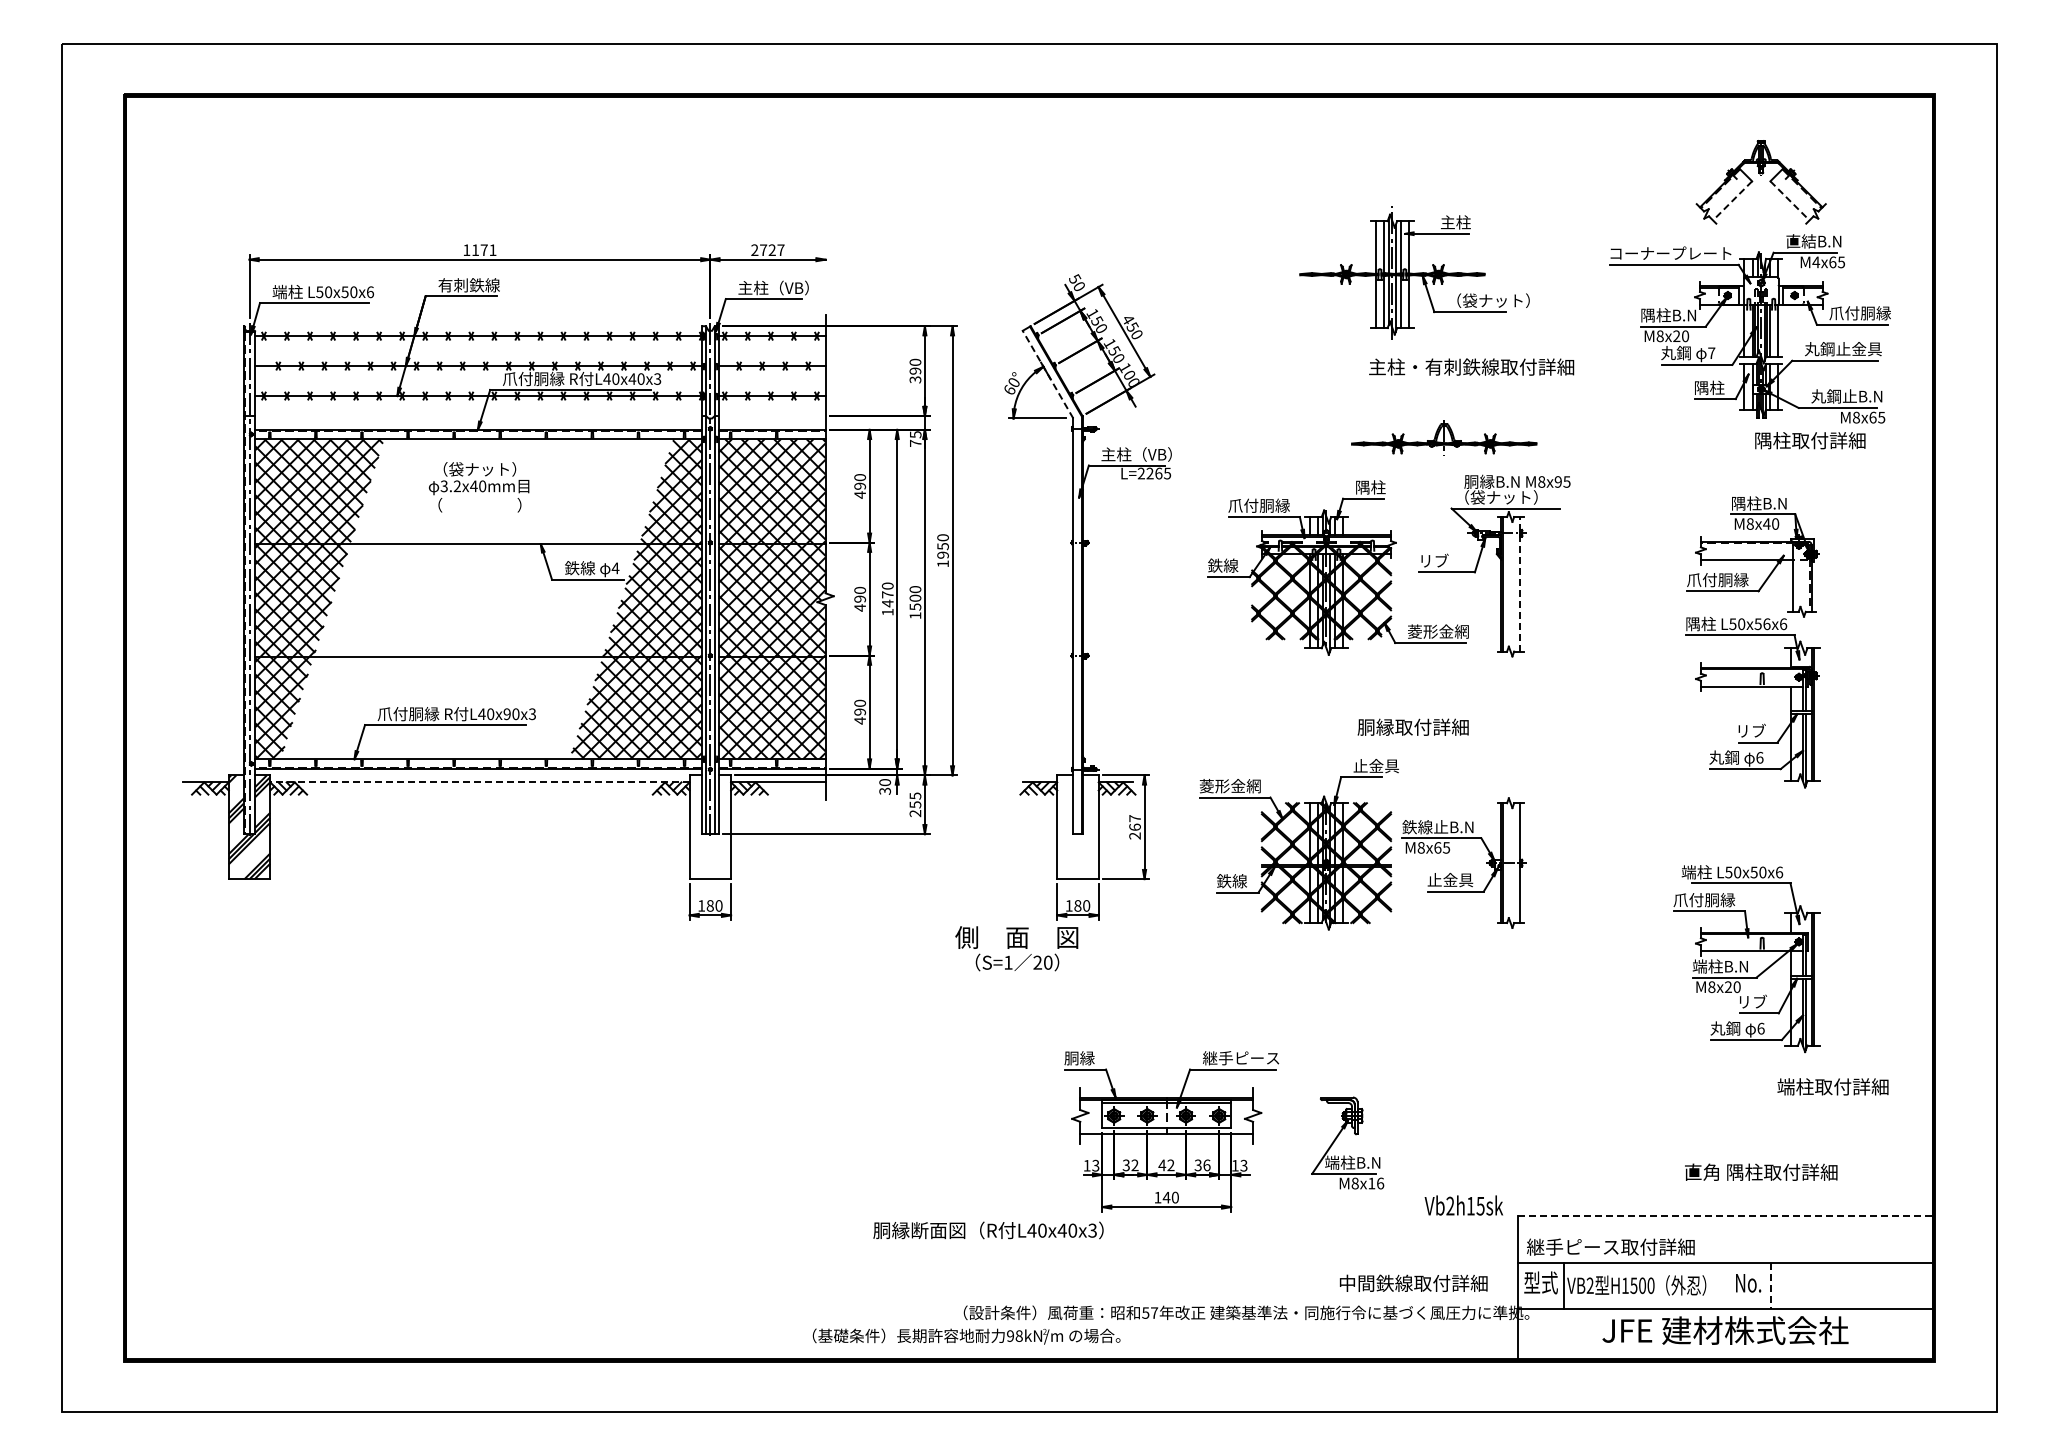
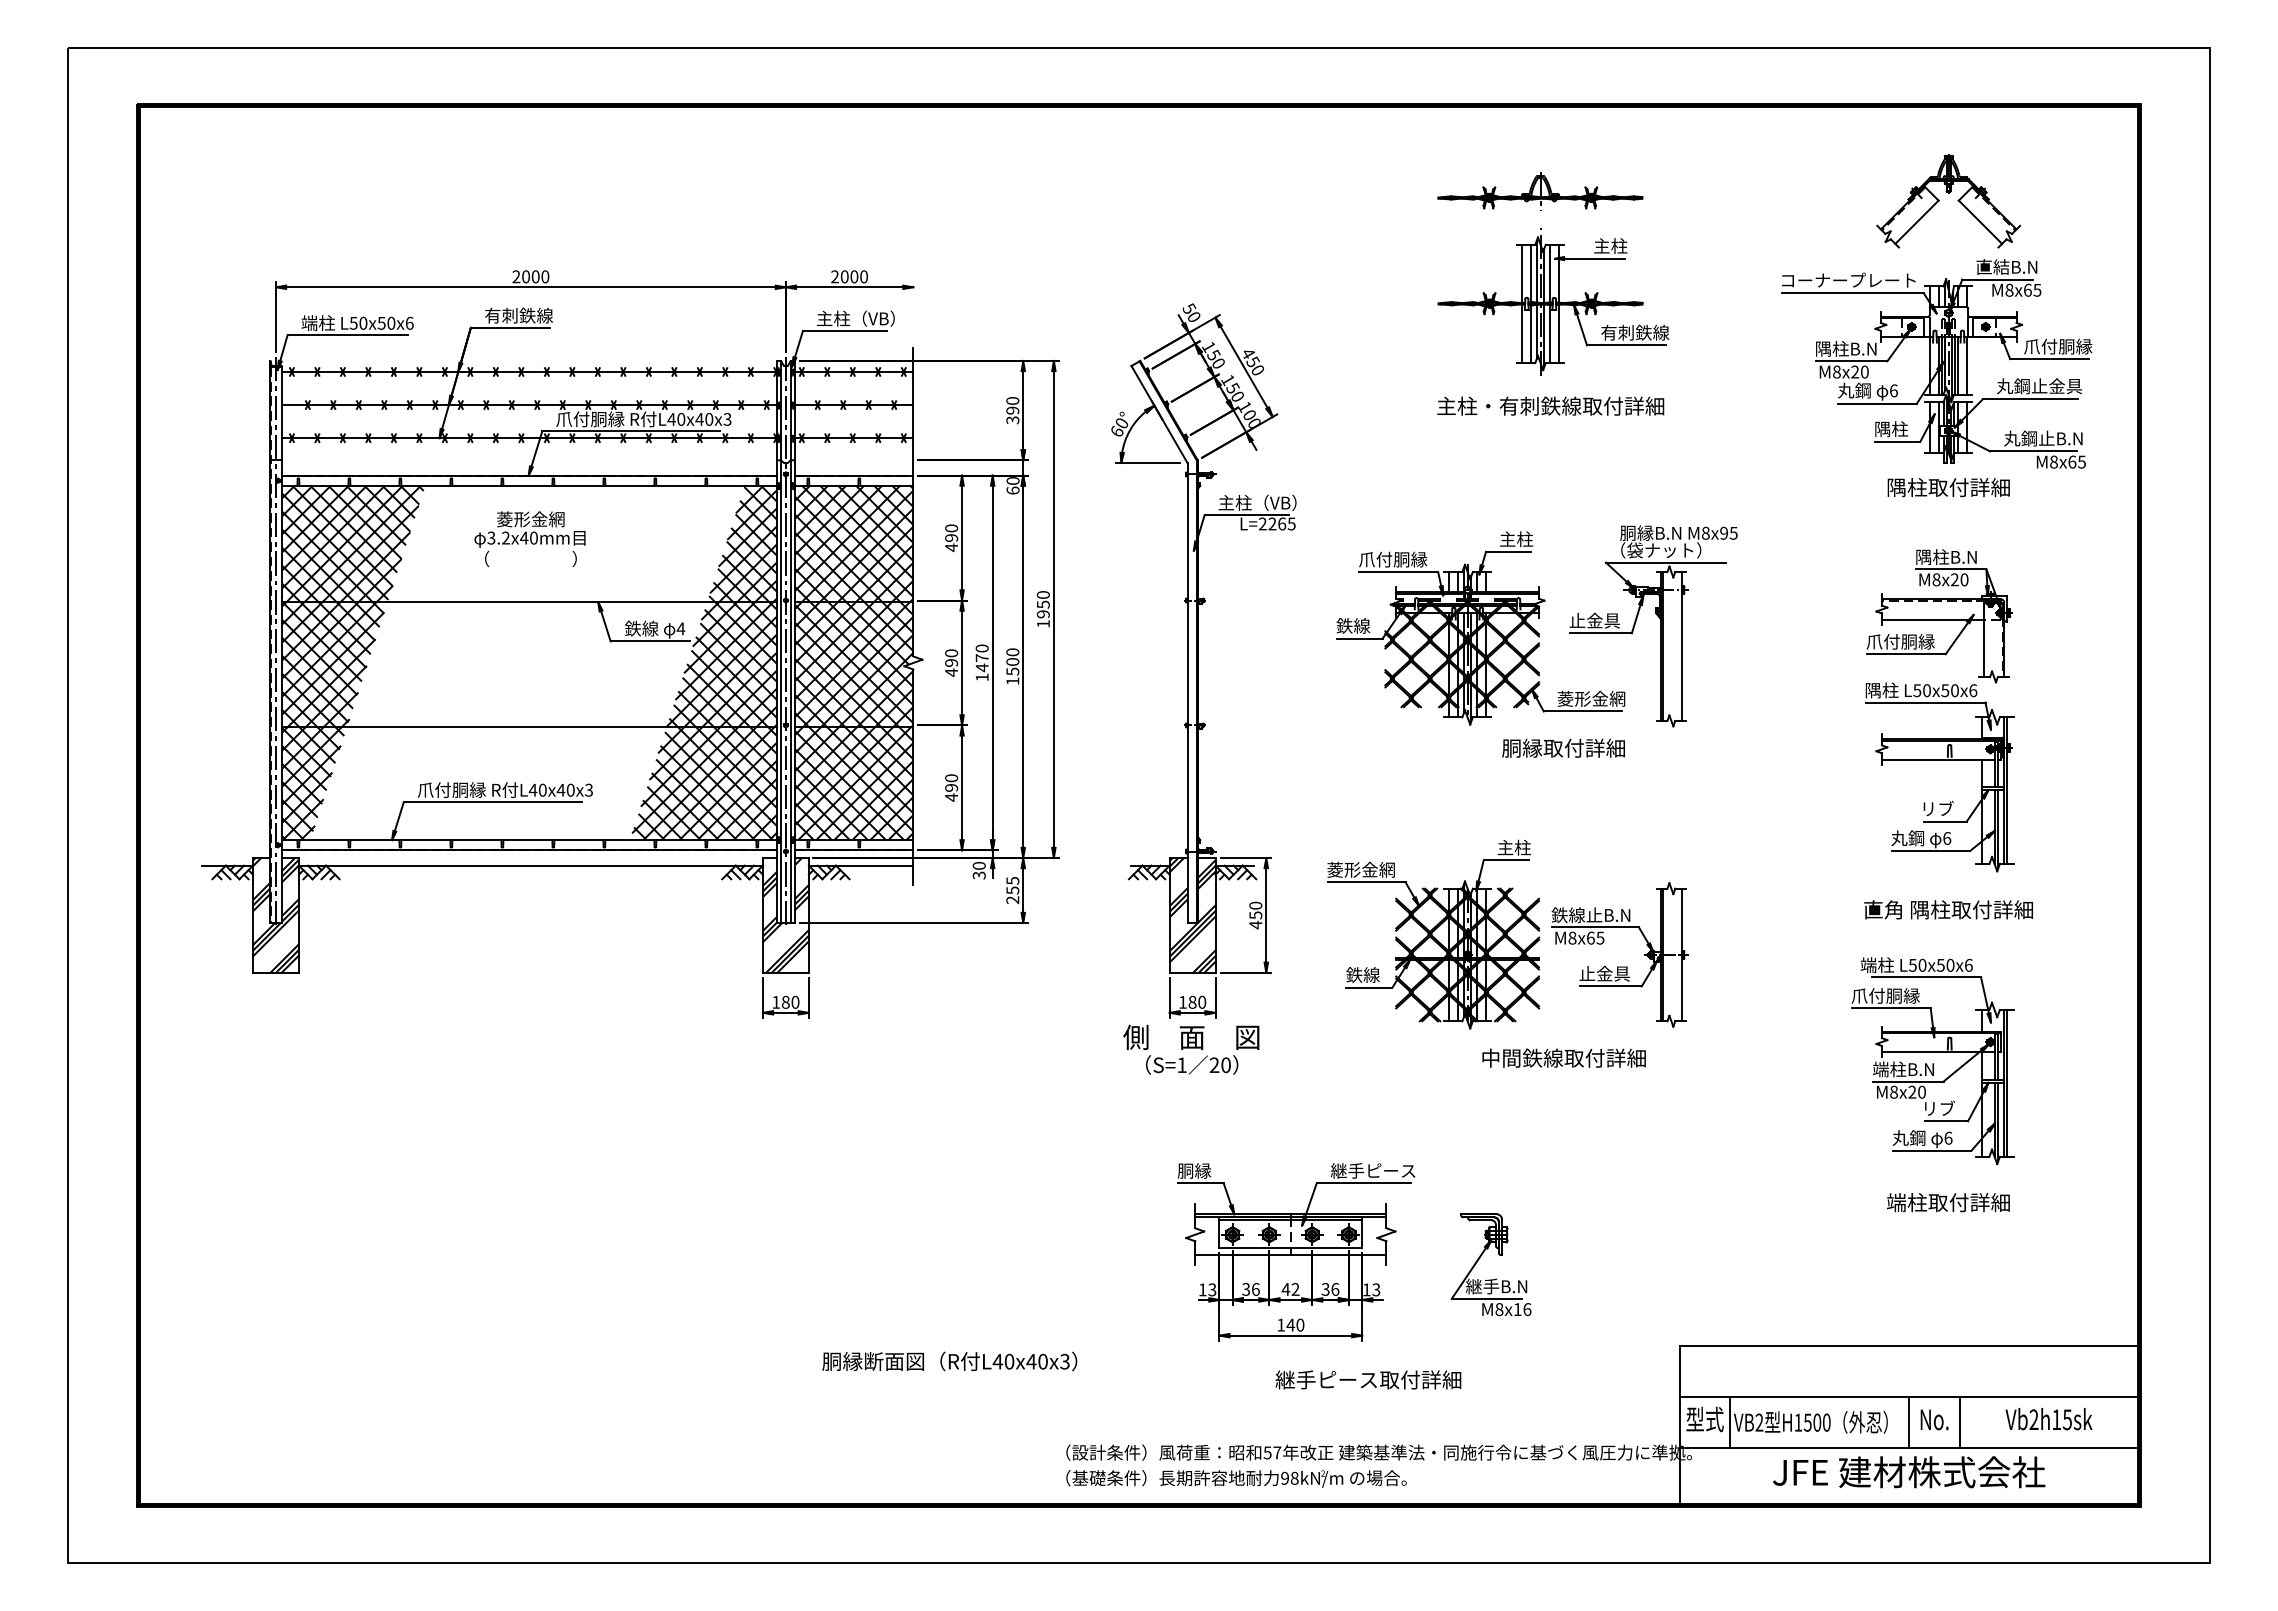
line: (1732, 200) -> (1916, 221), dashed -> solid
line: (1789, 200) -> (1979, 221), dashed -> solid
text: (479, 250) -> (530, 277), 1171 -> 2000
text: (772, 250) -> (854, 277), 2727 -> 2000
text: (1816, 262) -> (2009, 290), M4x65 -> M8x65
text: (1488, 300) -> (1646, 332), （袋ナット） -> 有刺鉄線
text: (1711, 353) -> (1893, 391), 7 -> 6
text: (1471, 366) -> (1550, 405), moved
line: (1048, 374) -> (1160, 414), dashed -> solid
part: (1444, 437) -> (1540, 190), moved
text: (915, 438) -> (1012, 485), 75 -> 60
text: (1810, 440) -> (1948, 487), moved
text: (479, 469) -> (530, 519), （袋ナット） -> 菱形金網
text: (1362, 487) -> (1507, 539), 隅柱 -> 主柱
text: (1766, 523) -> (1954, 579), M8x40 -> M8x20
text: (1441, 560) -> (1594, 620), リブ -> 止金具
line: (1519, 583) -> (1681, 645), dashed -> solid
text: (1766, 623) -> (1954, 689), L50x56x6 -> L50x50x6
text: (507, 714) -> (561, 790), L40x90x3 -> L40x40x3
text: (1412, 726) -> (1562, 747), moved
text: (1376, 766) -> (1522, 848), 止金具 -> 主柱
line: (479, 782) -> (530, 865), dashed -> solid
hatch: (710, 827) -> (786, 915), added
hatch: (1077, 827) -> (1192, 915), added
text: (1134, 827) -> (1255, 915), 267 -> 450
text: (1016, 948) -> (1191, 1049), moved
text: (1832, 1086) -> (1947, 1202), moved
text: (1340, 1162) -> (1483, 1286), 端柱B.N -> 継手B.N
text: (1134, 1165) -> (1255, 1289), 32 -> 36
text: (1761, 1171) -> (1948, 908), moved
text: (1463, 1205) -> (2048, 1419), moved
line: (1725, 1216) -> (1909, 1346), dashed -> solid
text: (988, 1230) -> (949, 1361), moved
text: (1610, 1246) -> (1368, 1379), moved
text: (1413, 1282) -> (1563, 1057), moved
line: (1725, 1285) -> (1909, 1422), added
line: (1771, 1286) -> (1960, 1423), dashed -> solid
text: (966, 1336) -> (1236, 1478), moved

